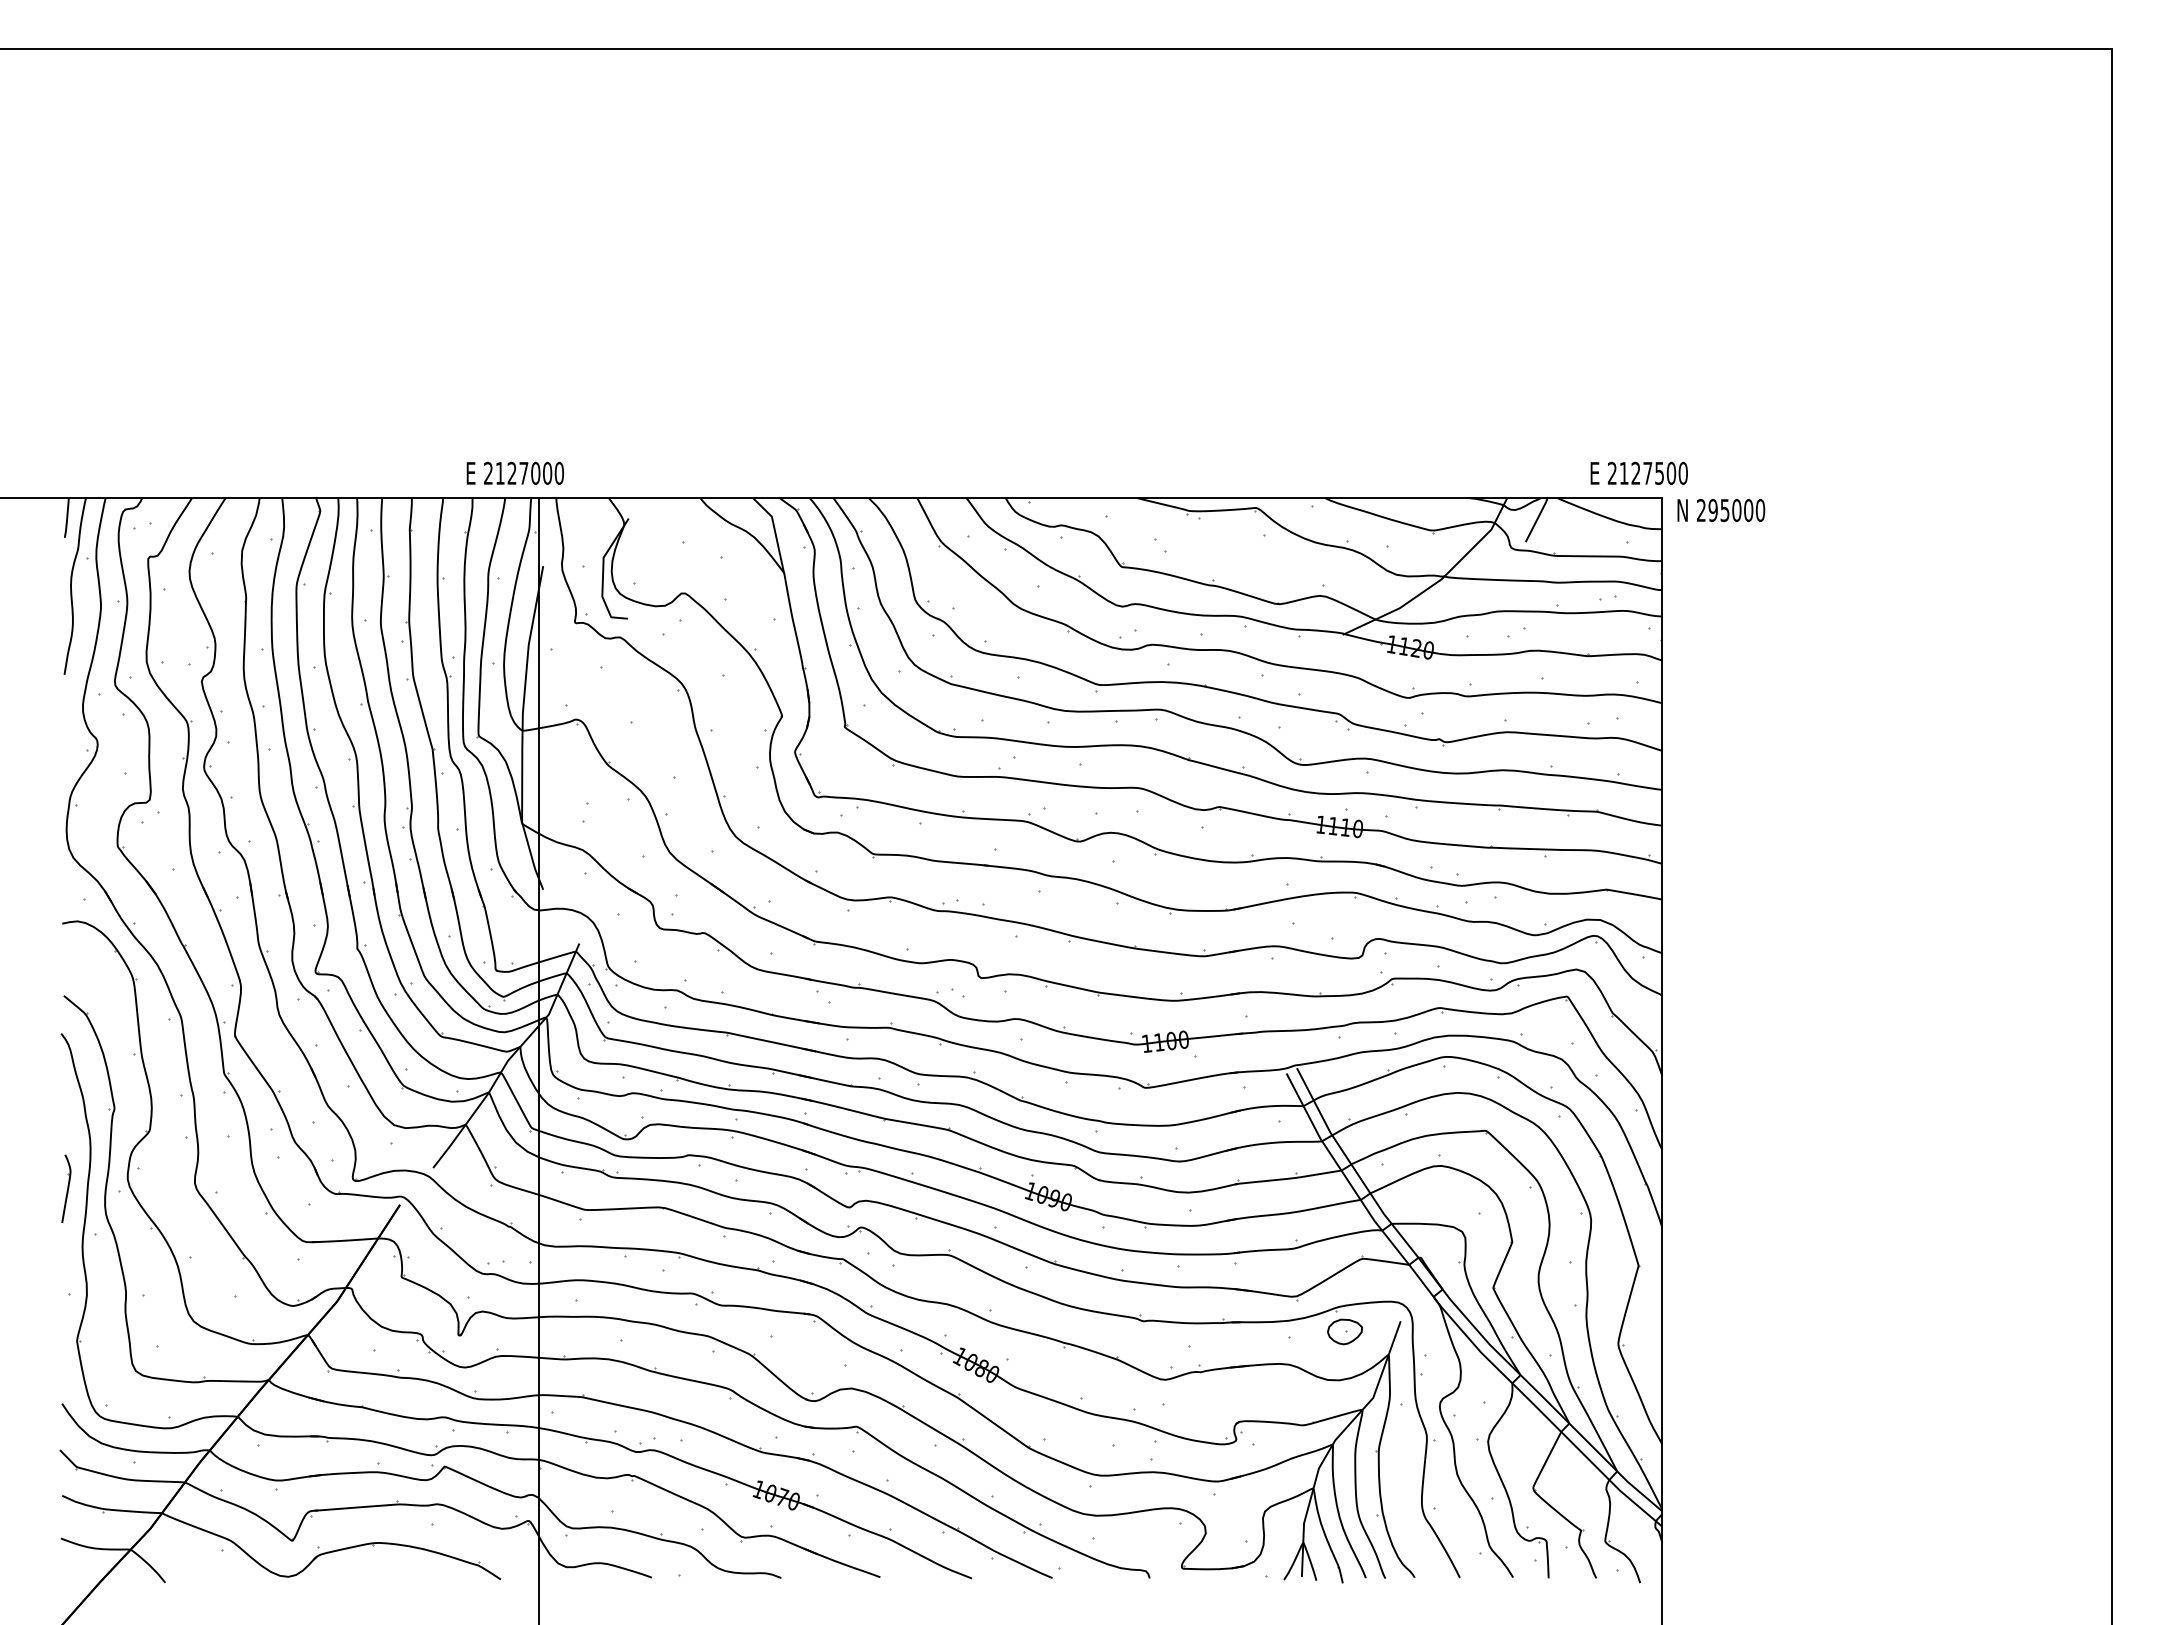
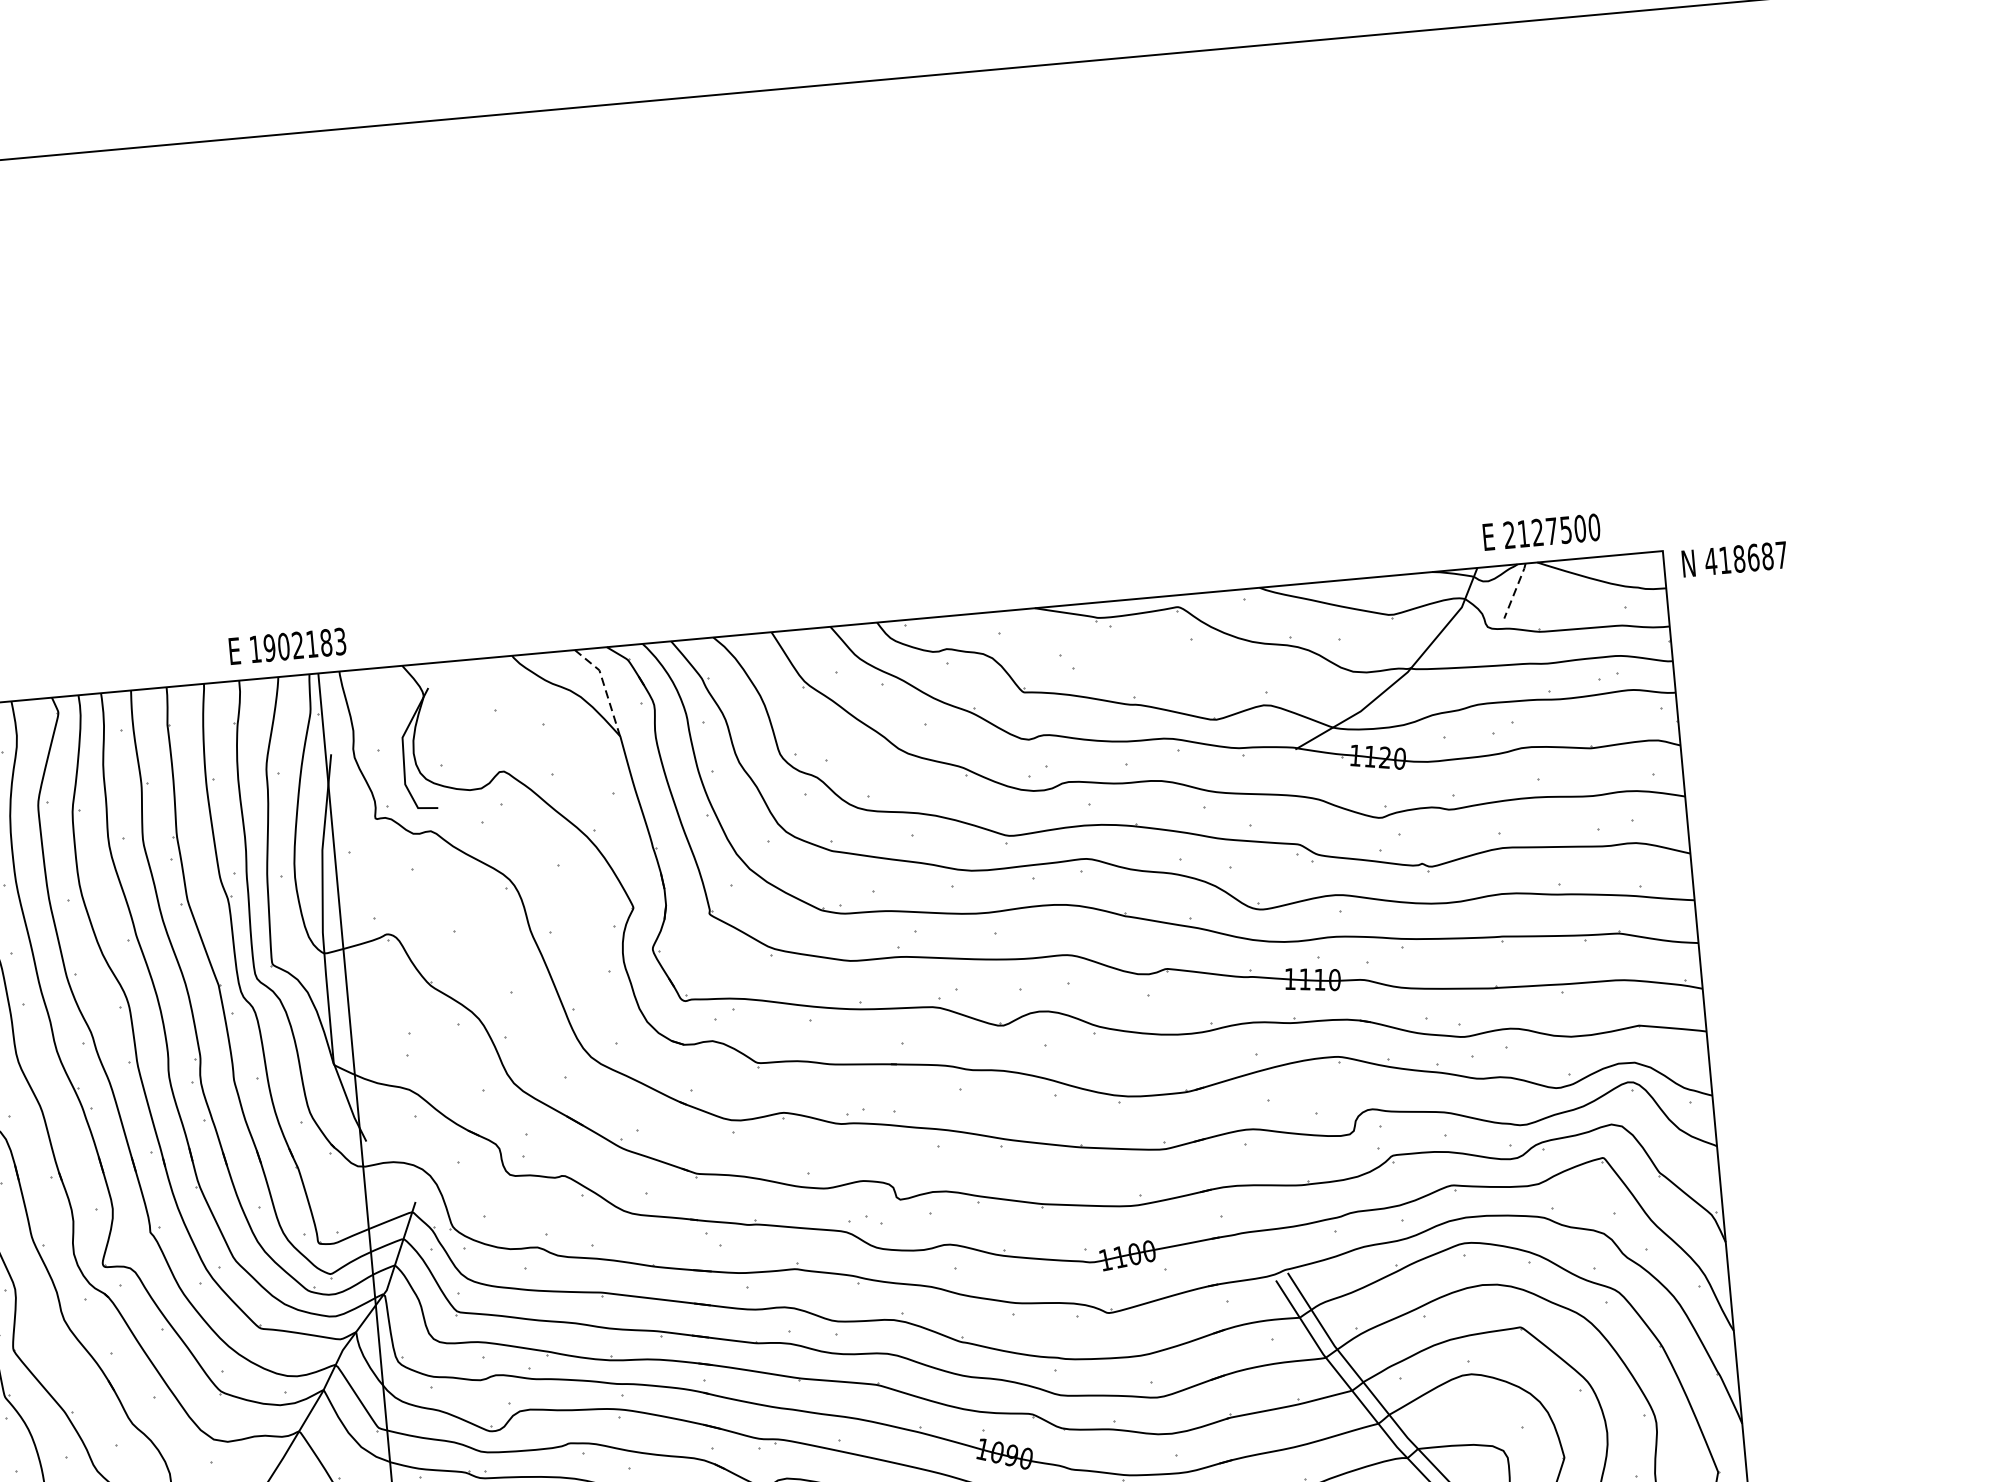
text: (524, 472) -> (298, 644), 2127000 -> 1902183
text: (1638, 472) -> (1540, 531), moved
text: (1730, 510) -> (1745, 558), 295000 -> 418687
line: (1537, 519) -> (1515, 590), solid -> dashed
line: (775, 532) -> (605, 688), solid -> dashed

